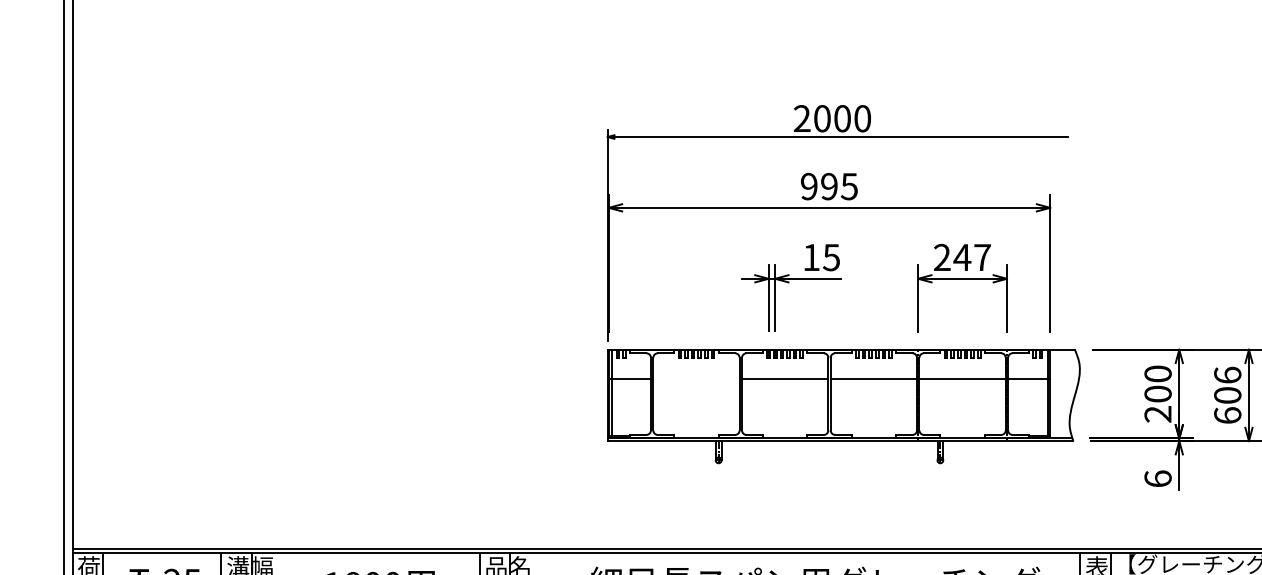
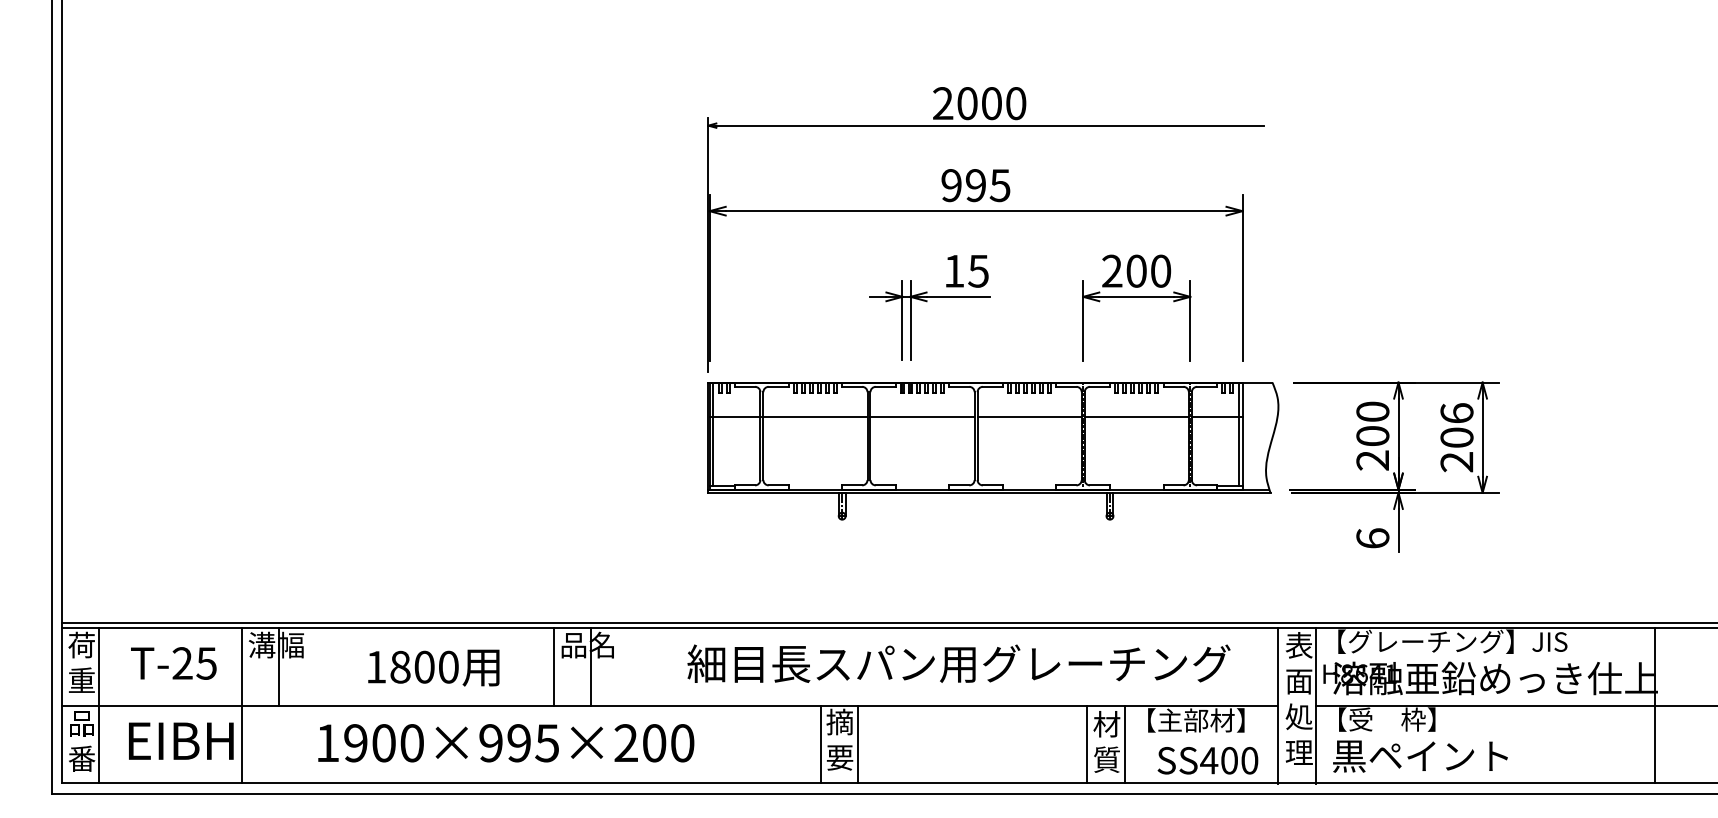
text: (972, 256) -> (1148, 270), 247 -> 200
line: (695, 378) -> (814, 417), added
text: (1227, 415) -> (1456, 461), 606 -> 206

